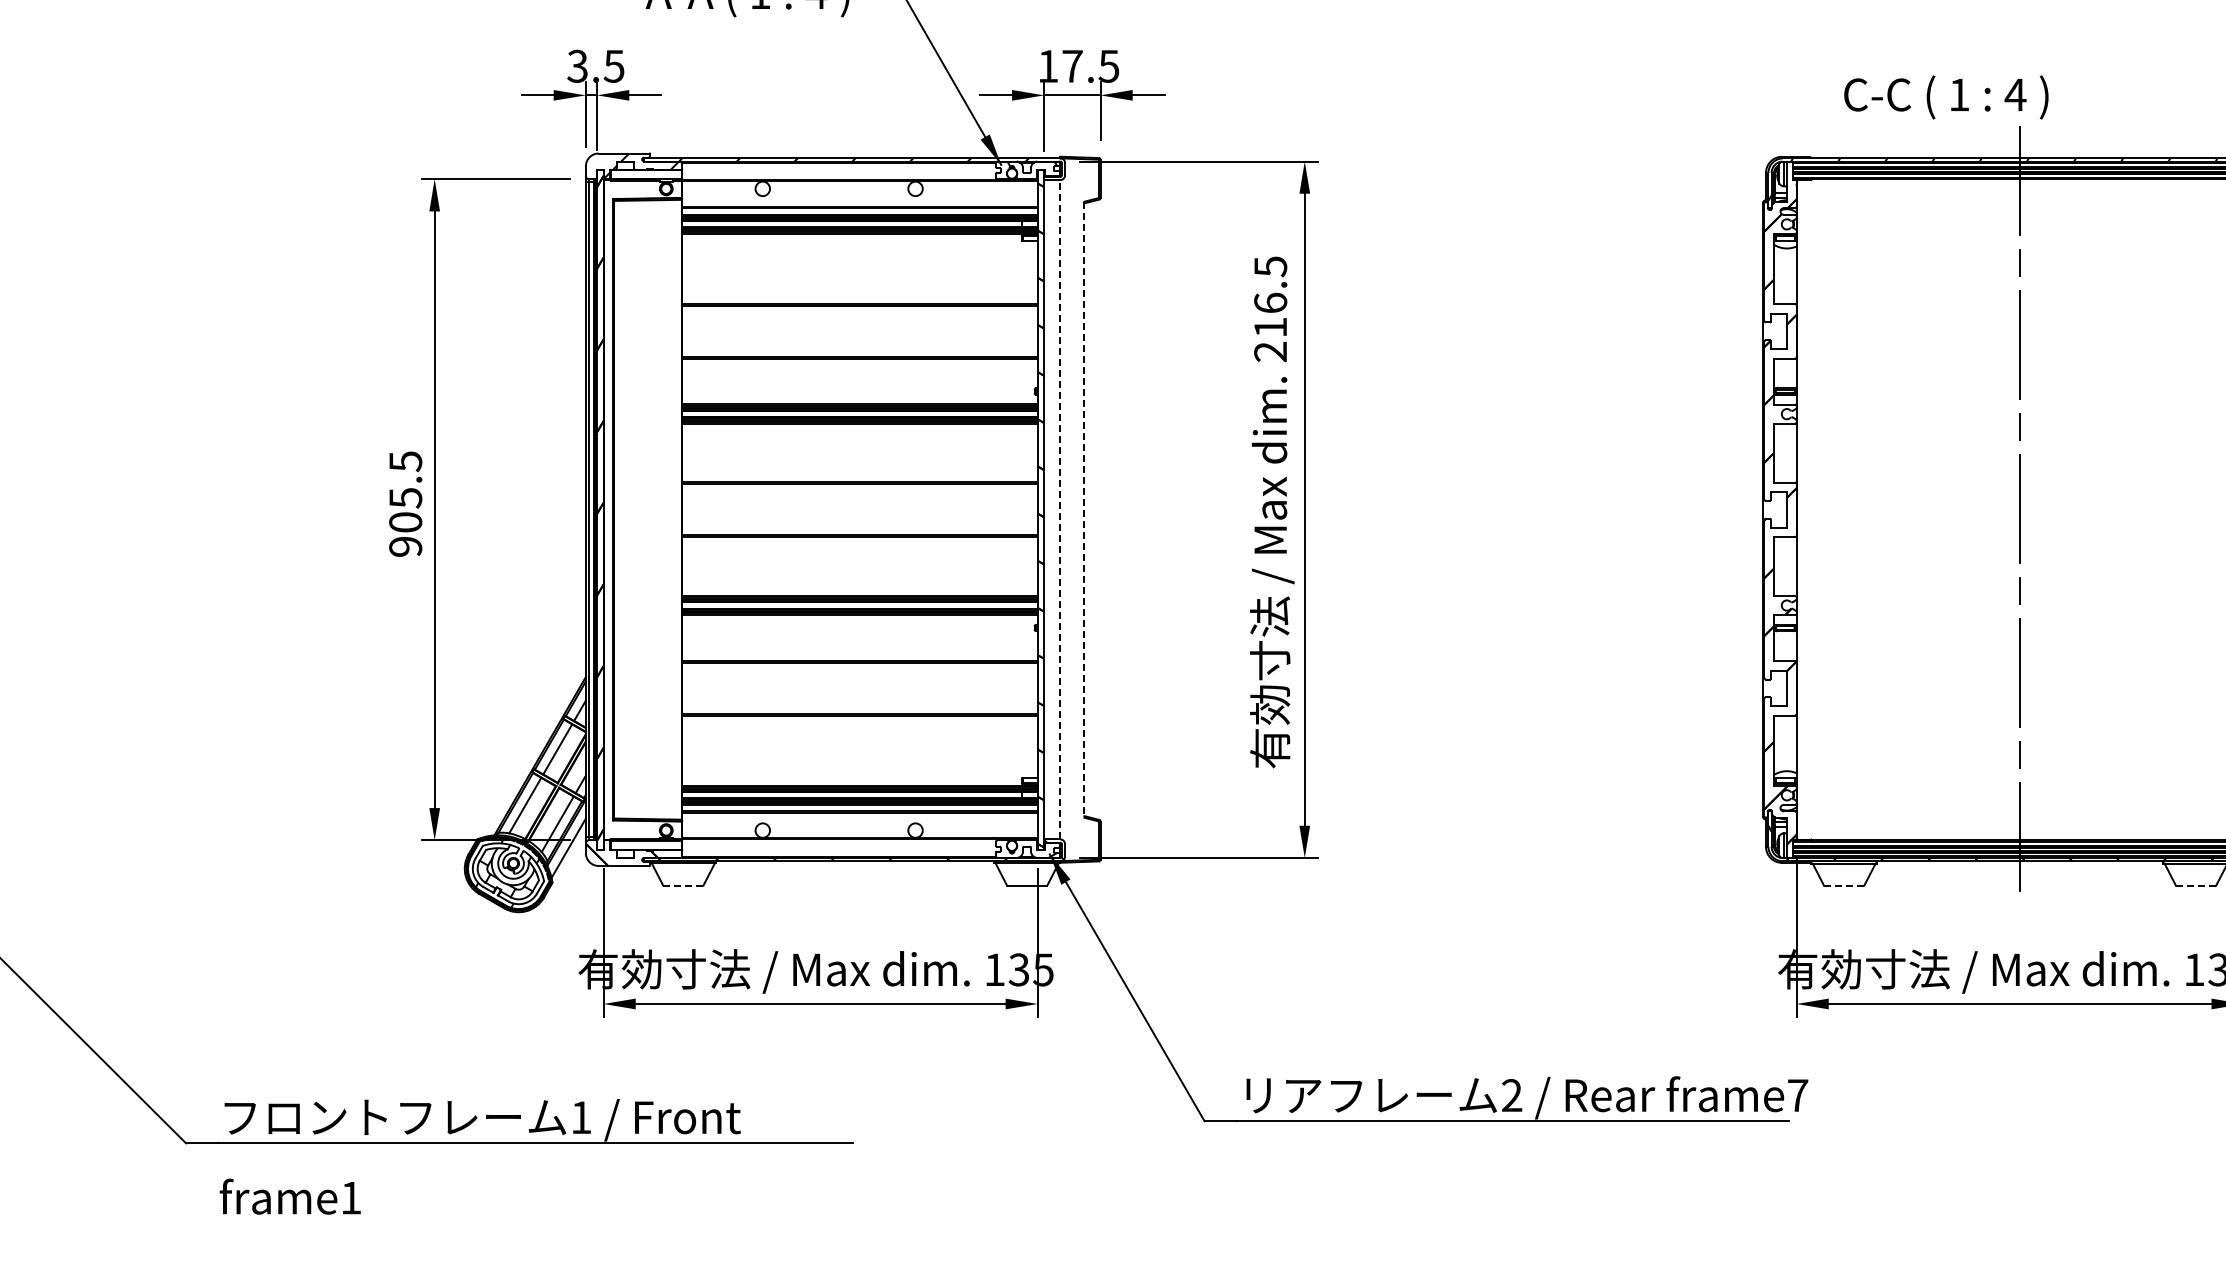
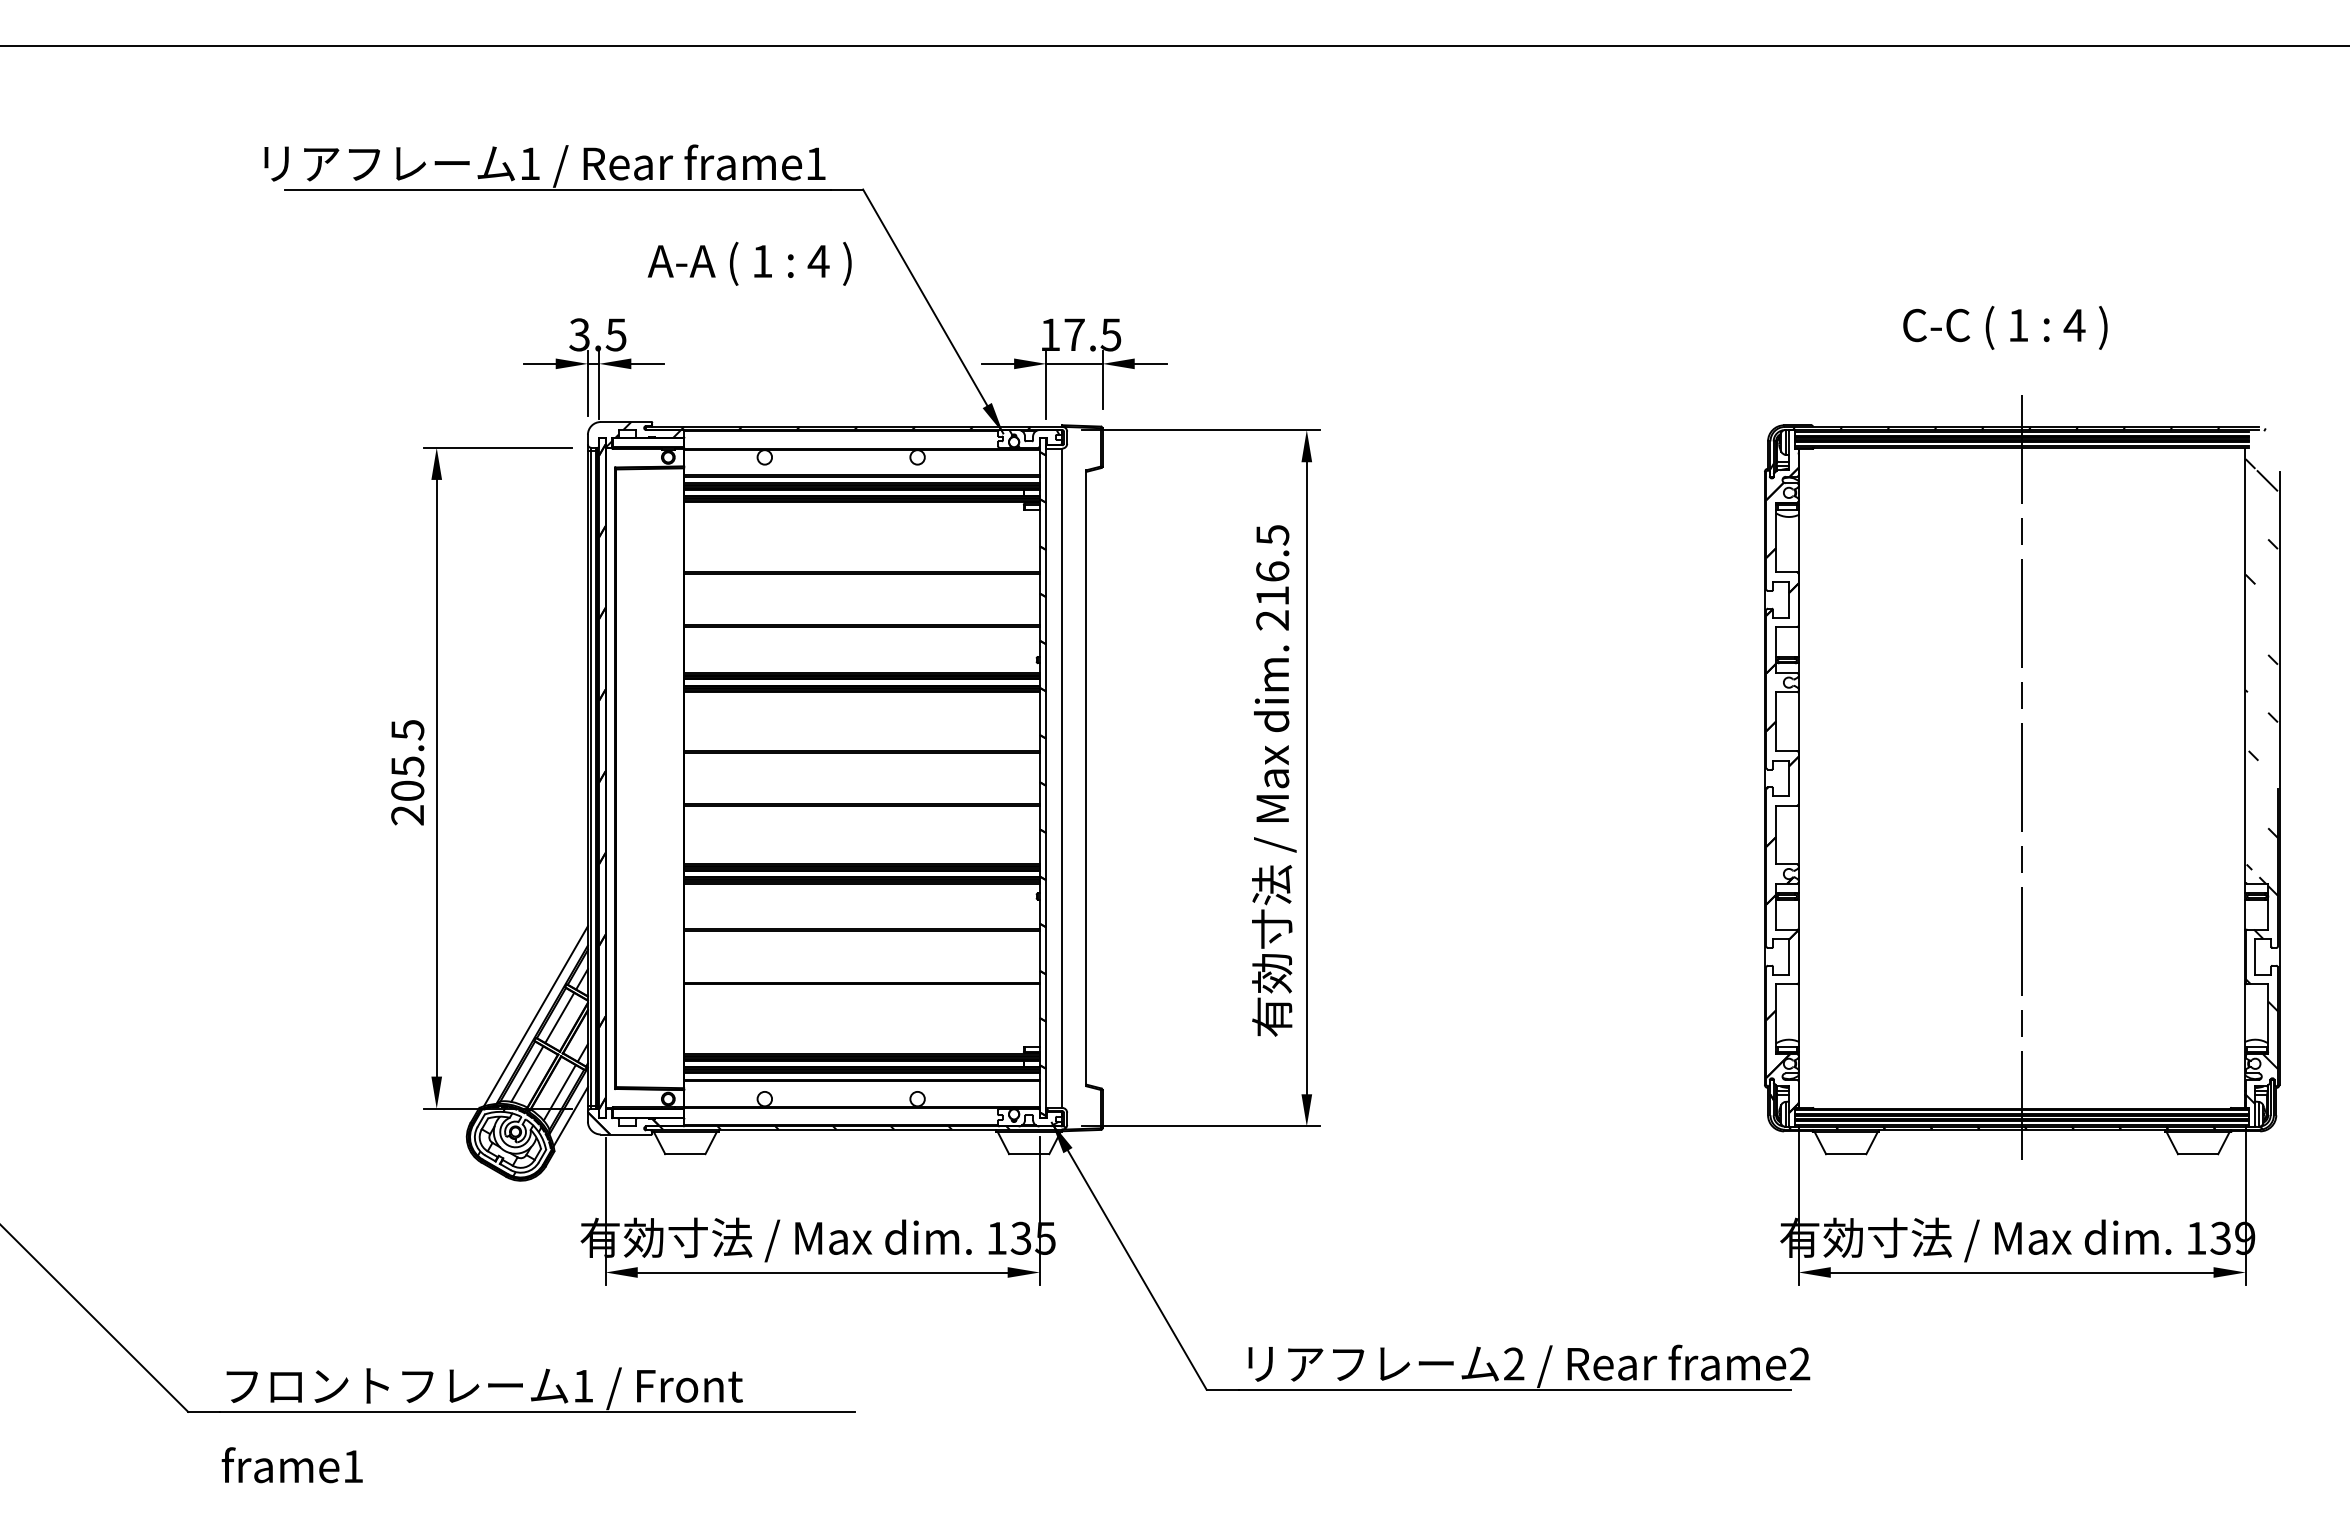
text: (1946, 96) -> (2005, 327), moved
line: (1060, 509) -> (1062, 778), dashed -> solid
line: (1084, 509) -> (1086, 778), dashed -> solid
text: (405, 546) -> (407, 815), 905.5 -> 205.5
line: (533, 747) -> (535, 1016), added
line: (683, 885) -> (685, 1154), dashed -> solid
line: (1844, 885) -> (1846, 1154), dashed -> solid
line: (2196, 885) -> (2198, 1154), dashed -> solid
text: (1798, 1094) -> (1800, 1363), frame7 -> frame2

